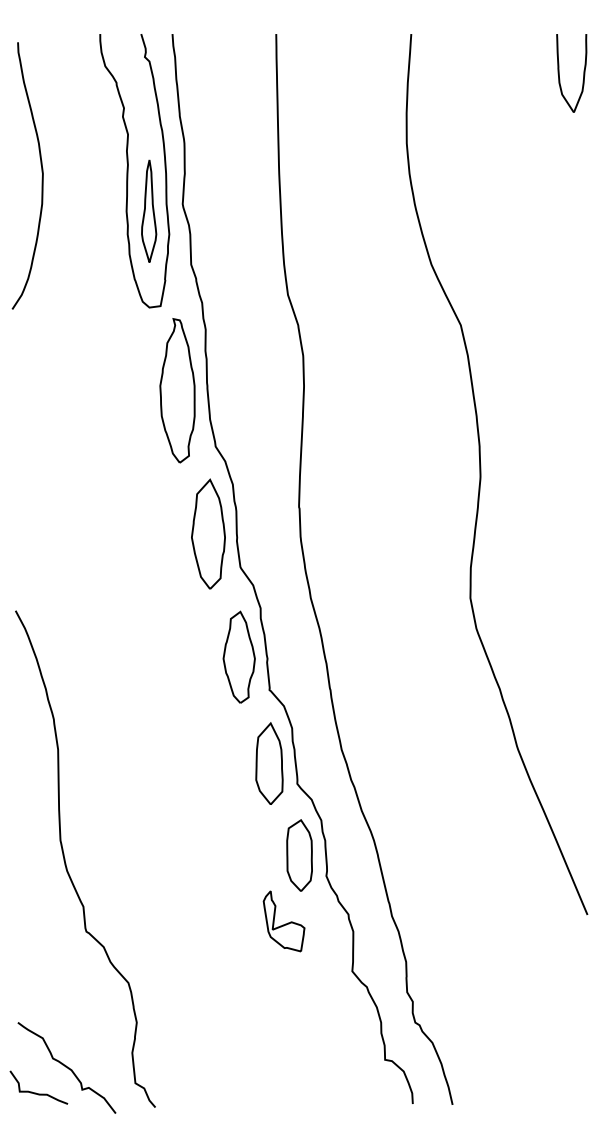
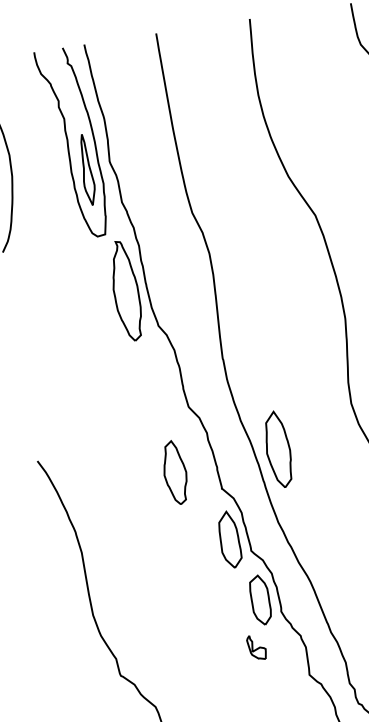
part: (208, 533) -> (278, 449), moved
part: (238, 656) -> (174, 472), moved
part: (283, 921) -> (256, 647), size x0.6

